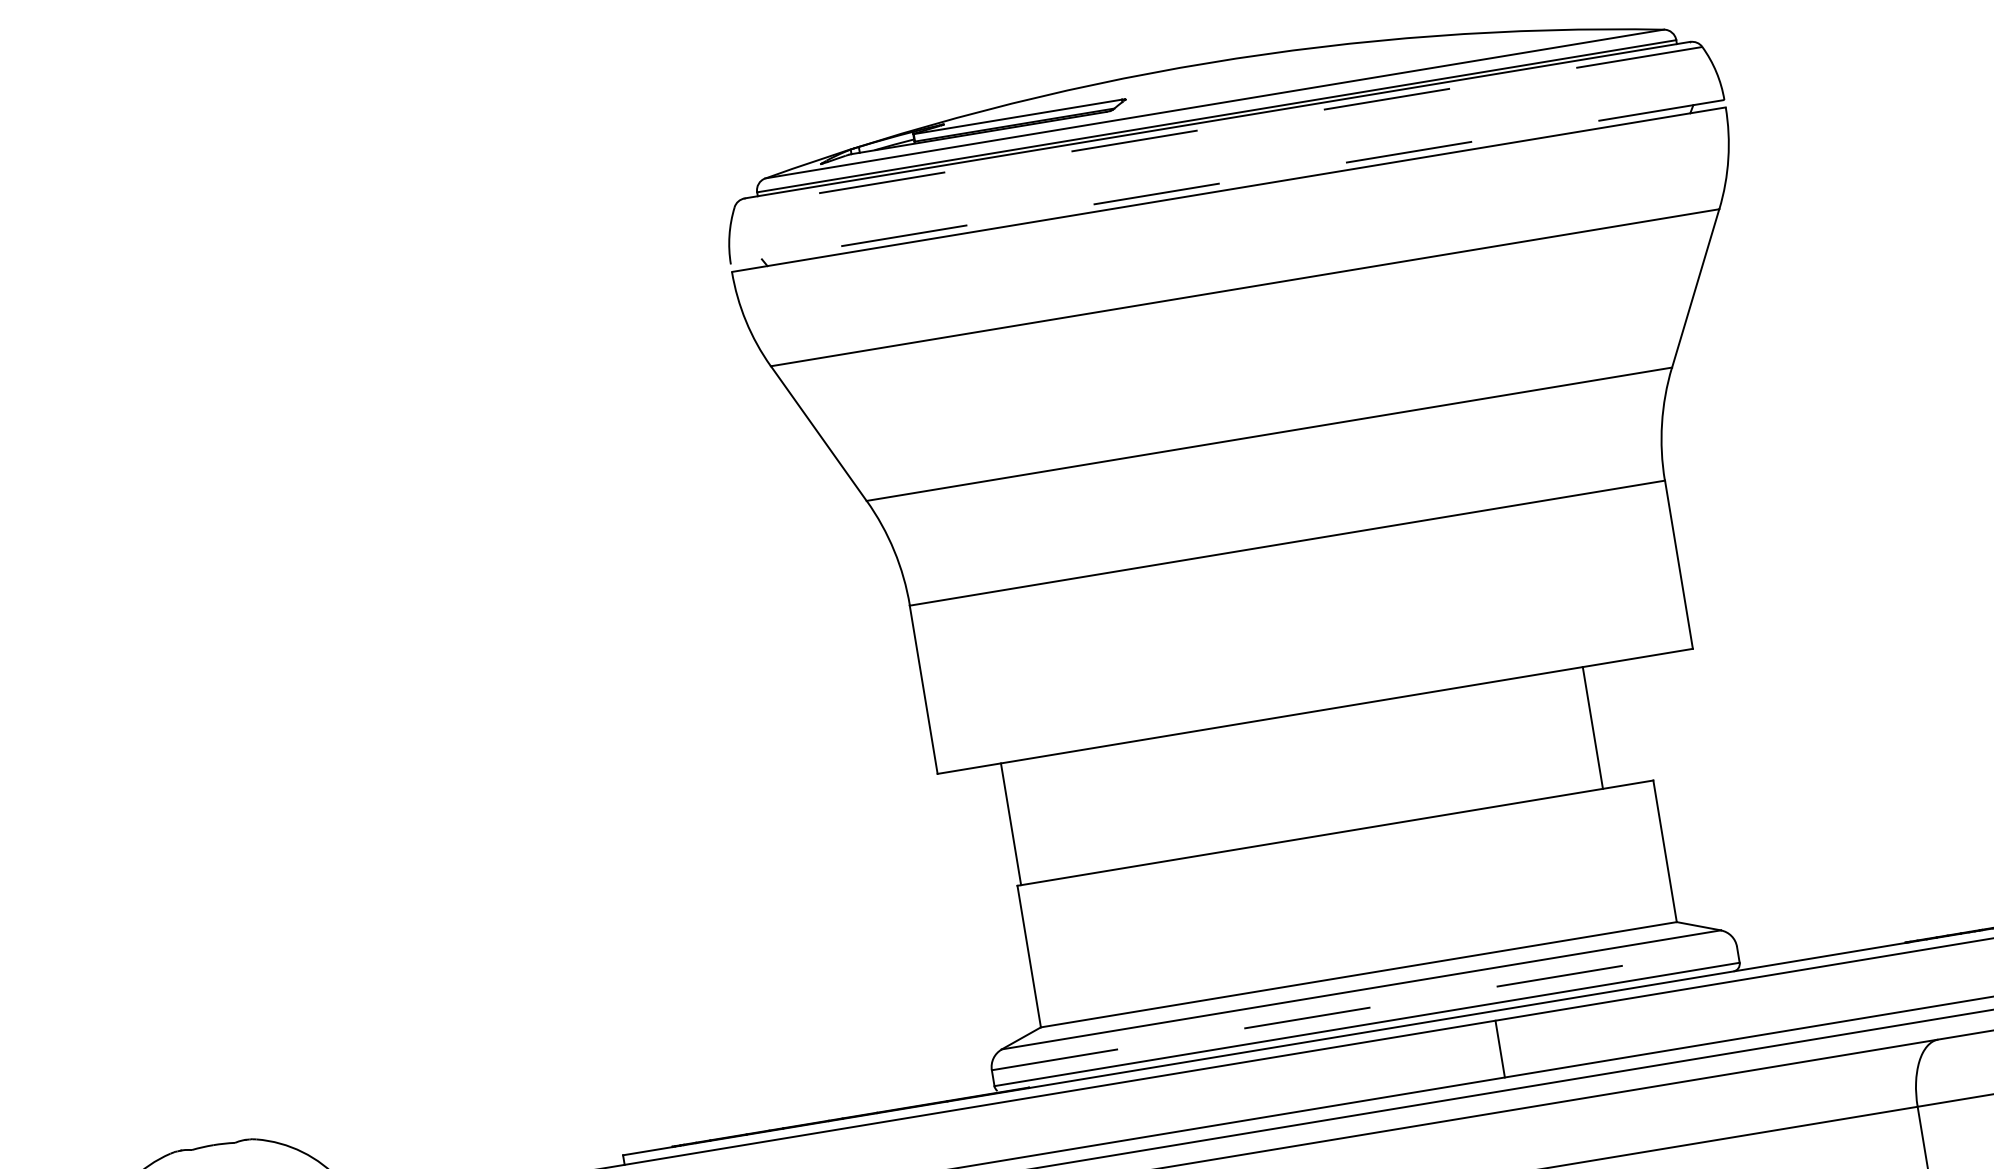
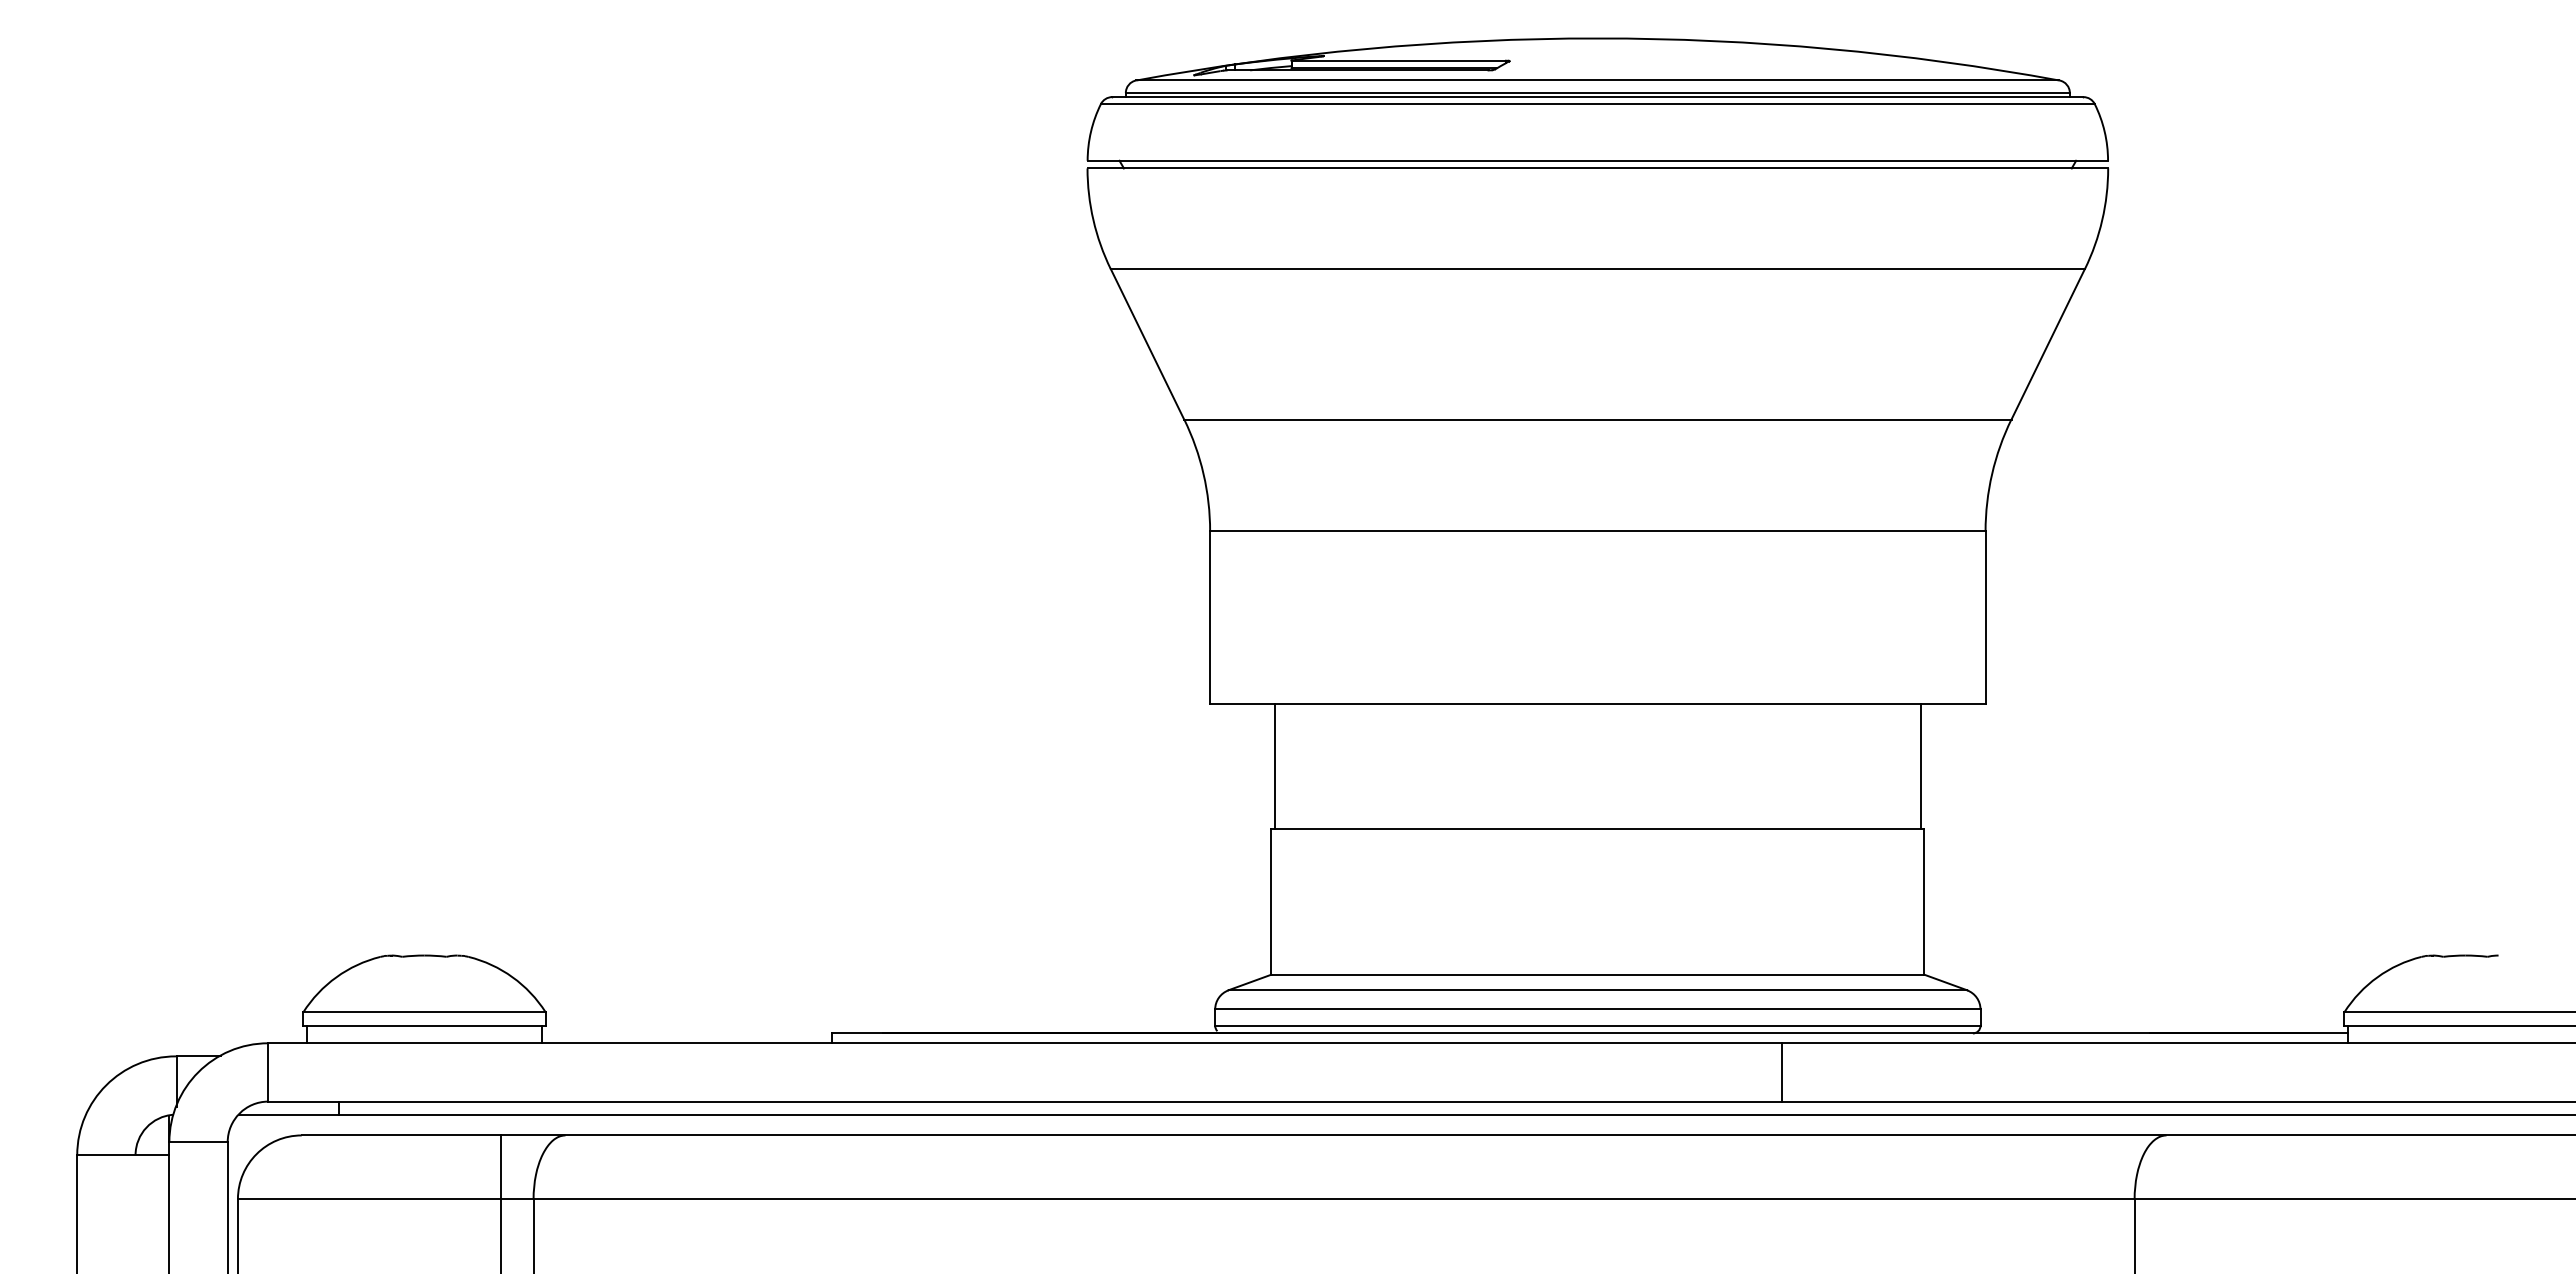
line: (1218, 127) -> (1597, 104), dashed -> solid
line: (1227, 182) -> (1597, 160), dashed -> solid
line: (1592, 727) -> (1920, 766), moved
line: (1364, 1008) -> (1597, 1009), dashed -> solid
line: (1499, 1049) -> (1781, 1072), moved

